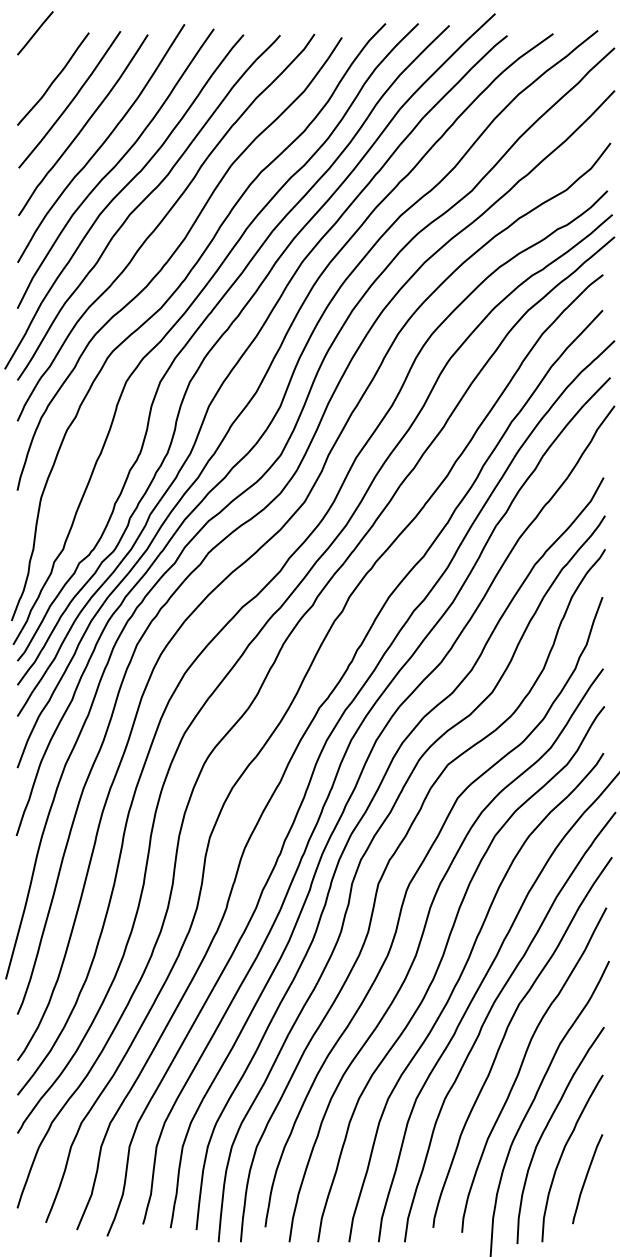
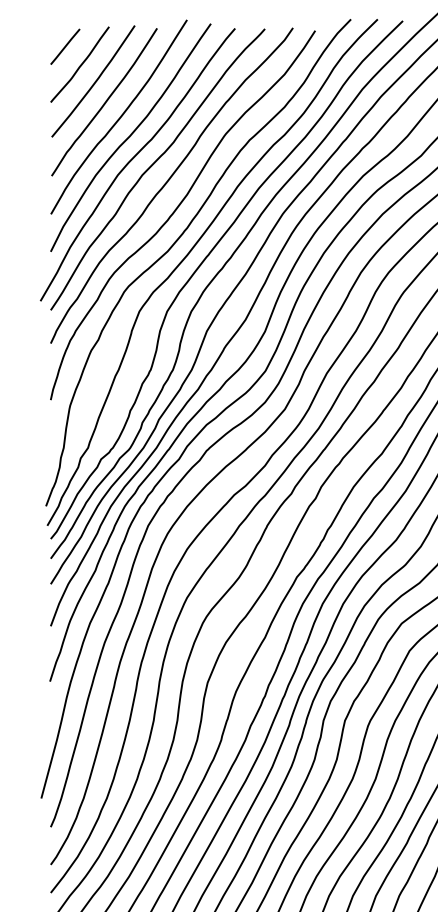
line: (35, 33) -> (65, 47), moved

